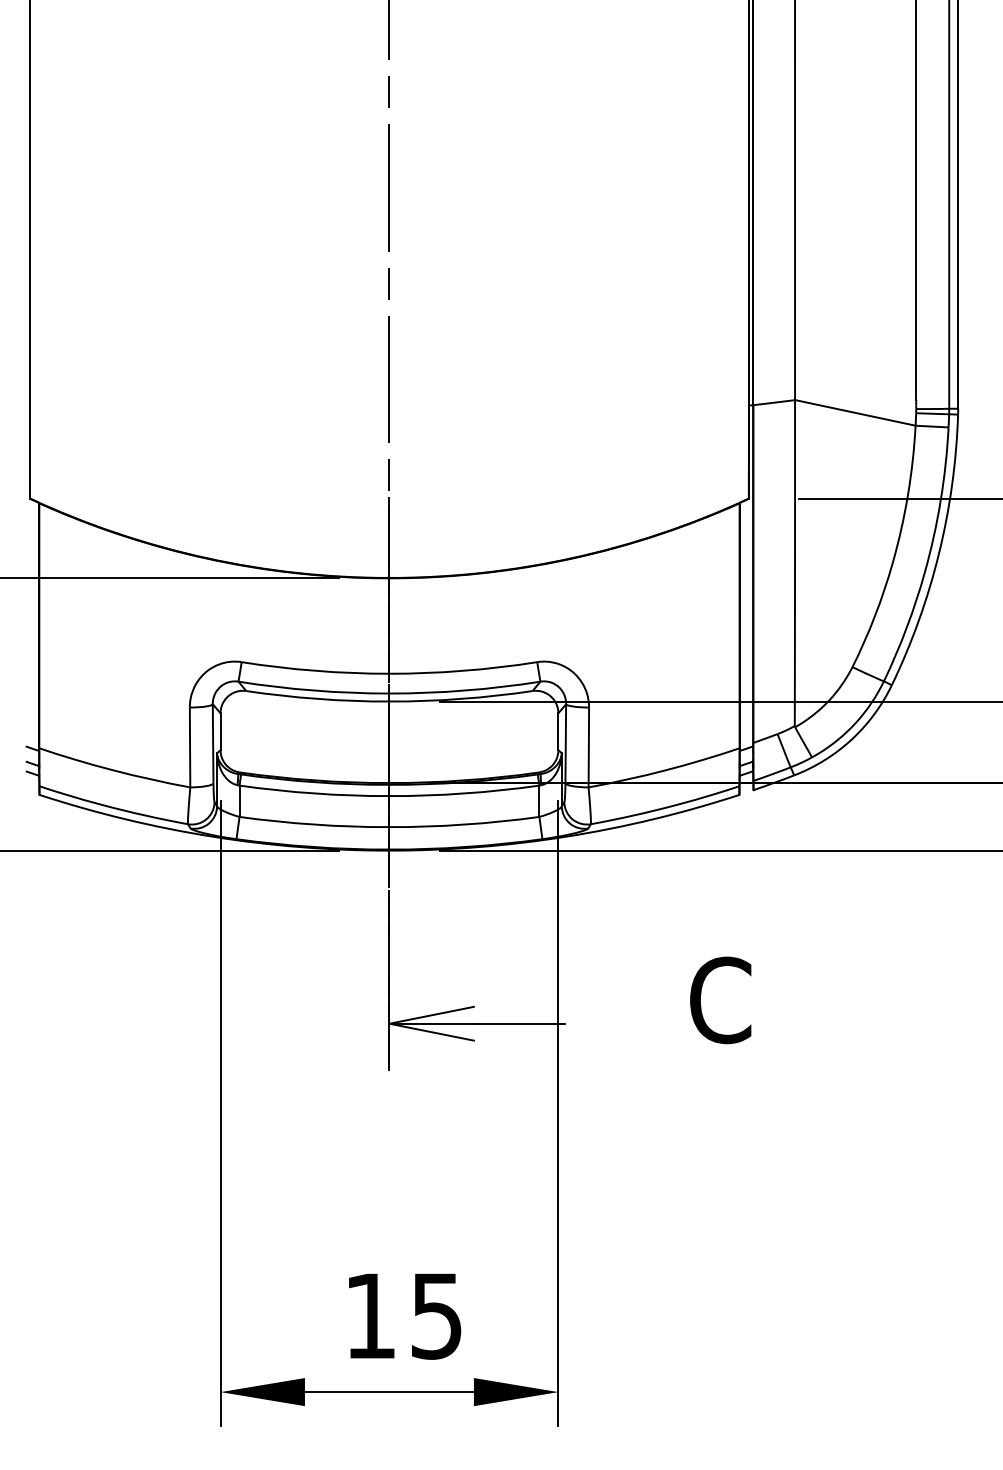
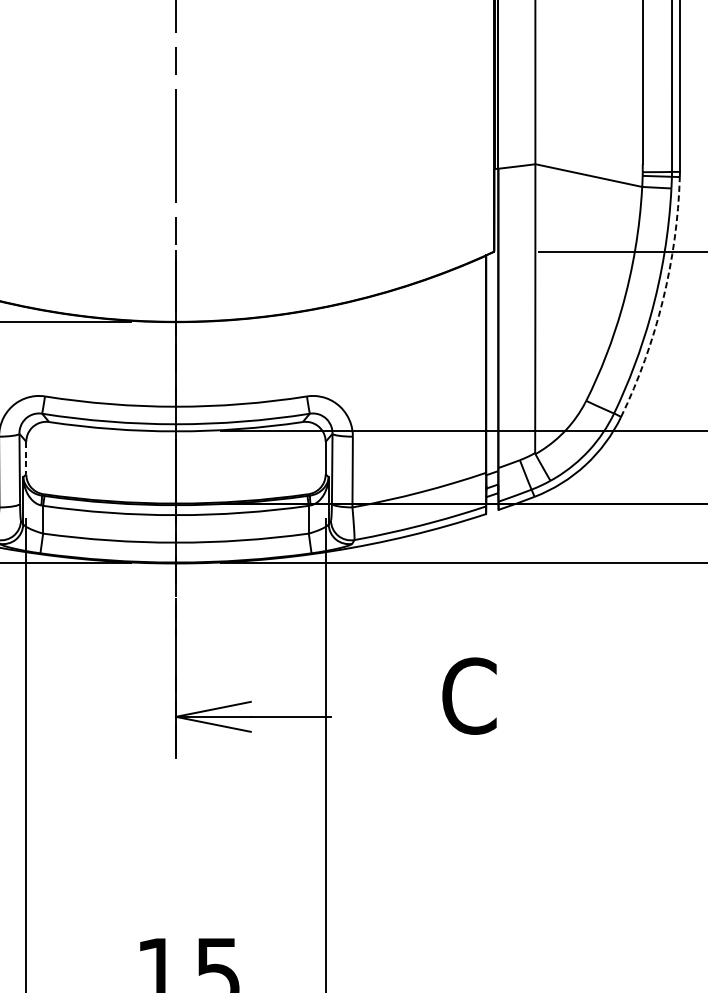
arc: (939, 553) -> (663, 300), solid -> dashed
line: (220, 732) -> (26, 458), solid -> dashed

